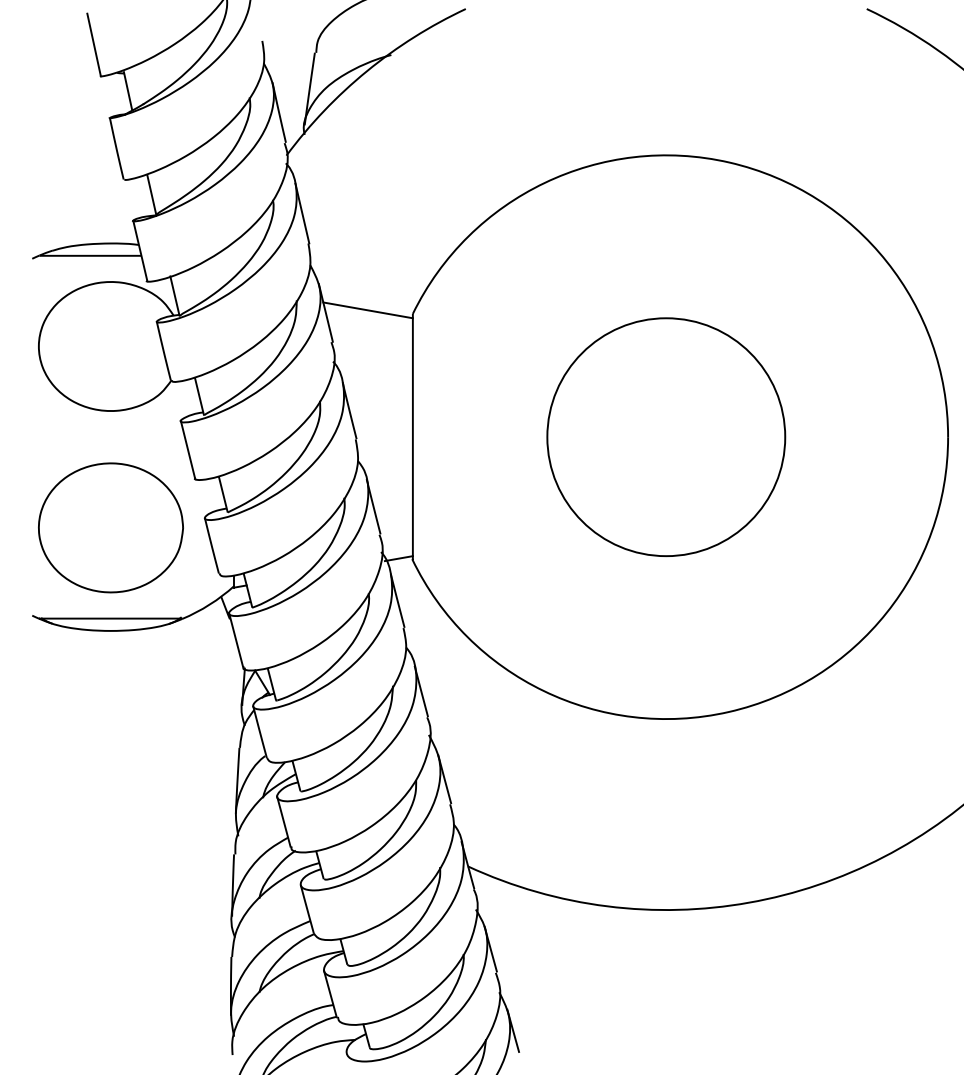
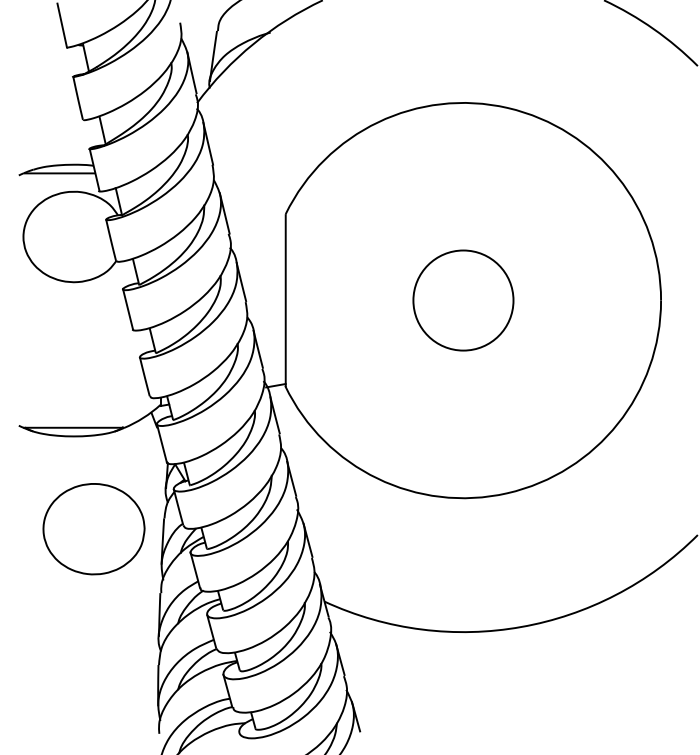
line: (366, 310) -> (253, 211), removed
circle: (666, 437) -> (463, 300), size x0.6
part: (110, 528) -> (93, 529), moved

